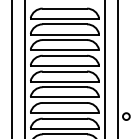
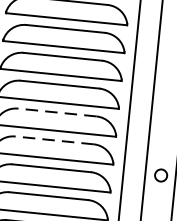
line: (64, 87) -> (56, 112), solid -> dashed
line: (64, 102) -> (53, 139), solid -> dashed

